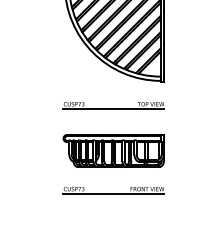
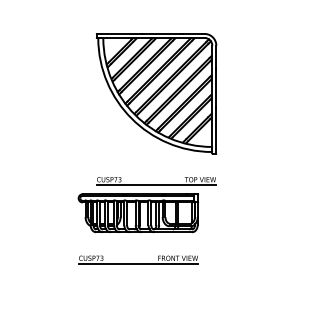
part: (113, 163) -> (137, 228), moved

